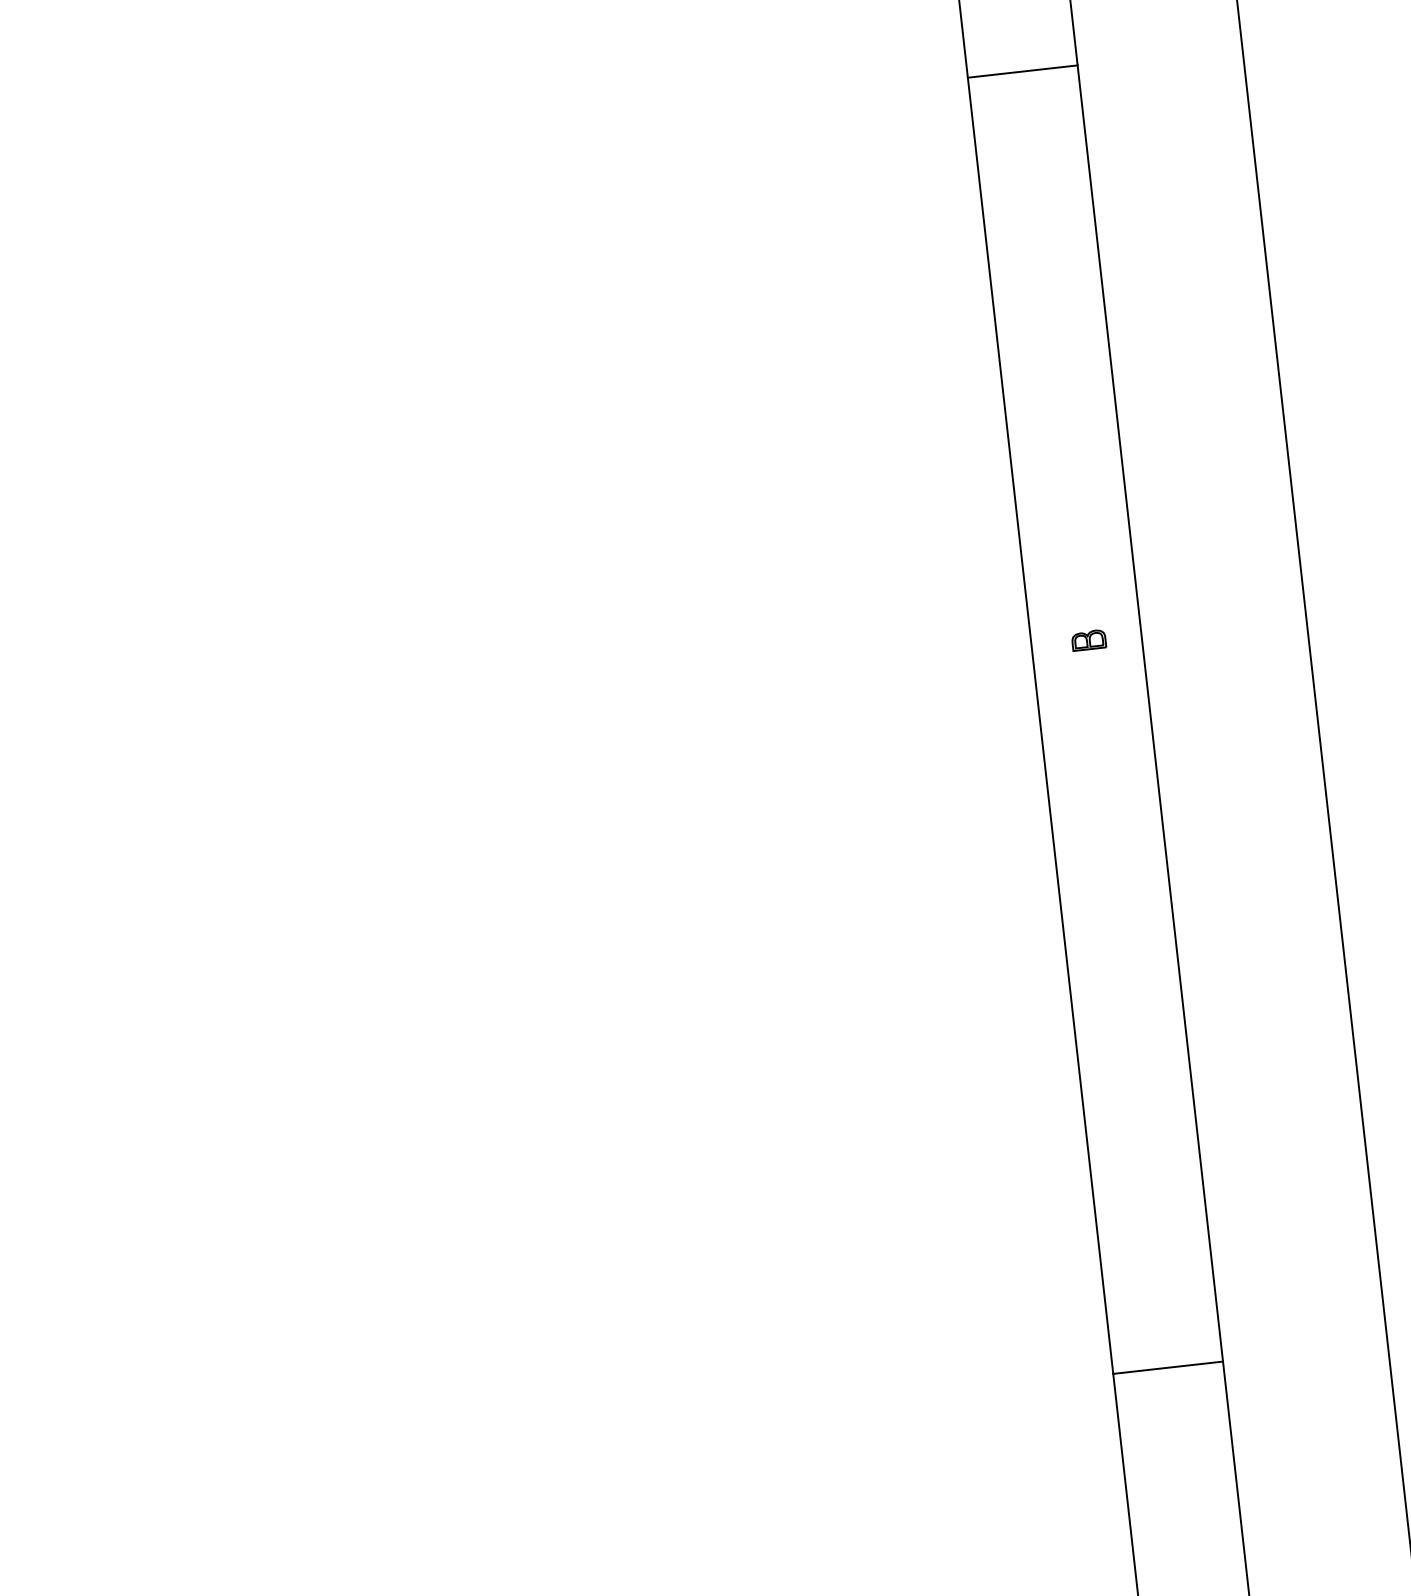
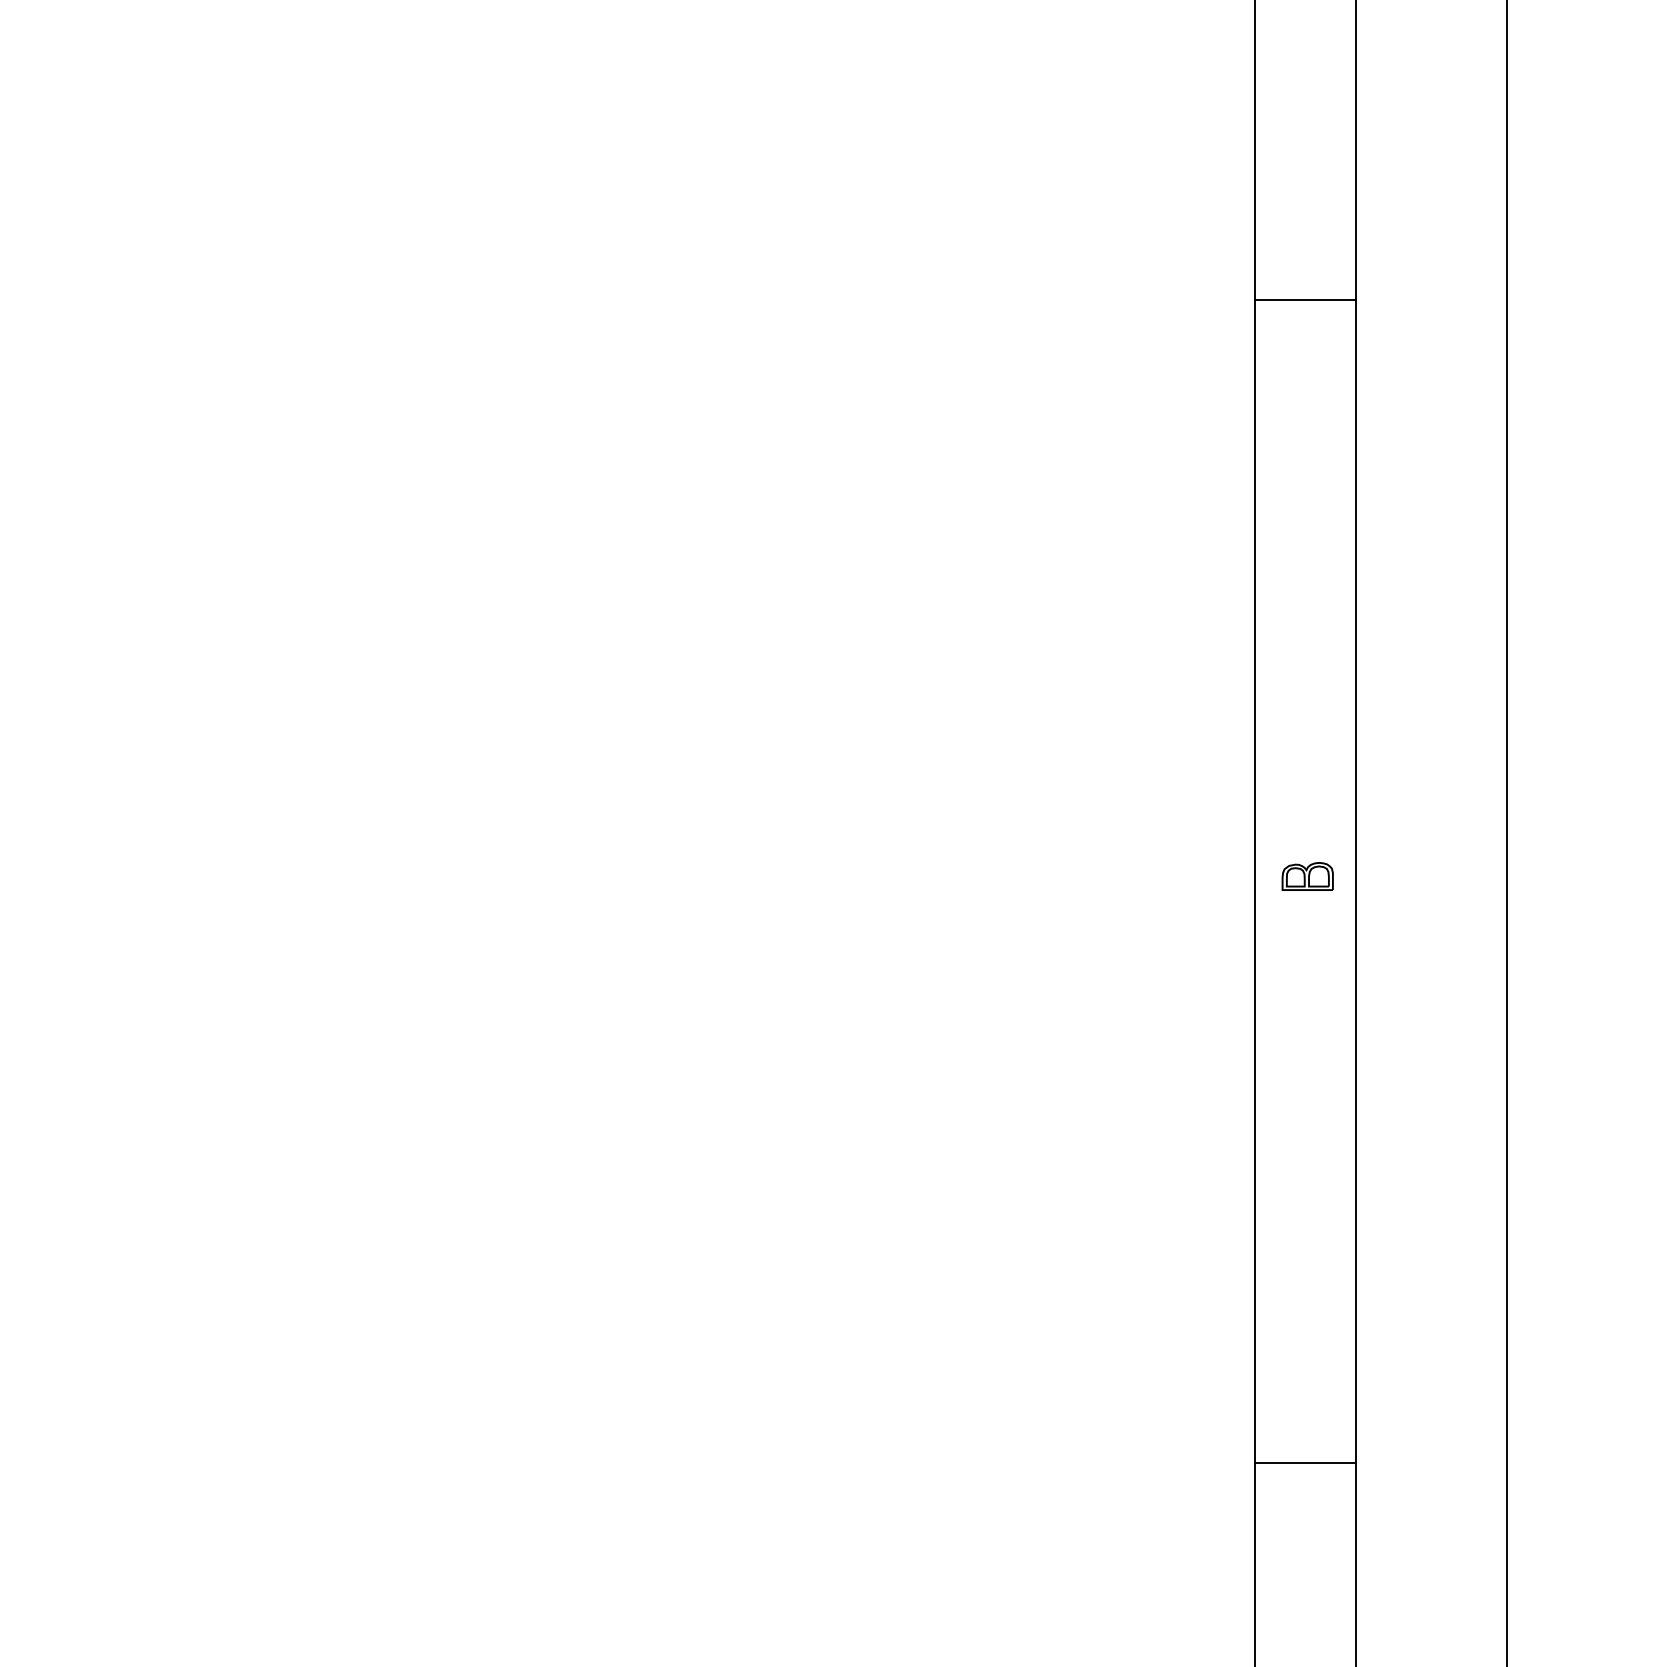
line: (1022, 71) -> (1305, 300), moved
part: (1088, 640) -> (1307, 876), size x1.67
line: (1168, 1367) -> (1305, 1462), moved

